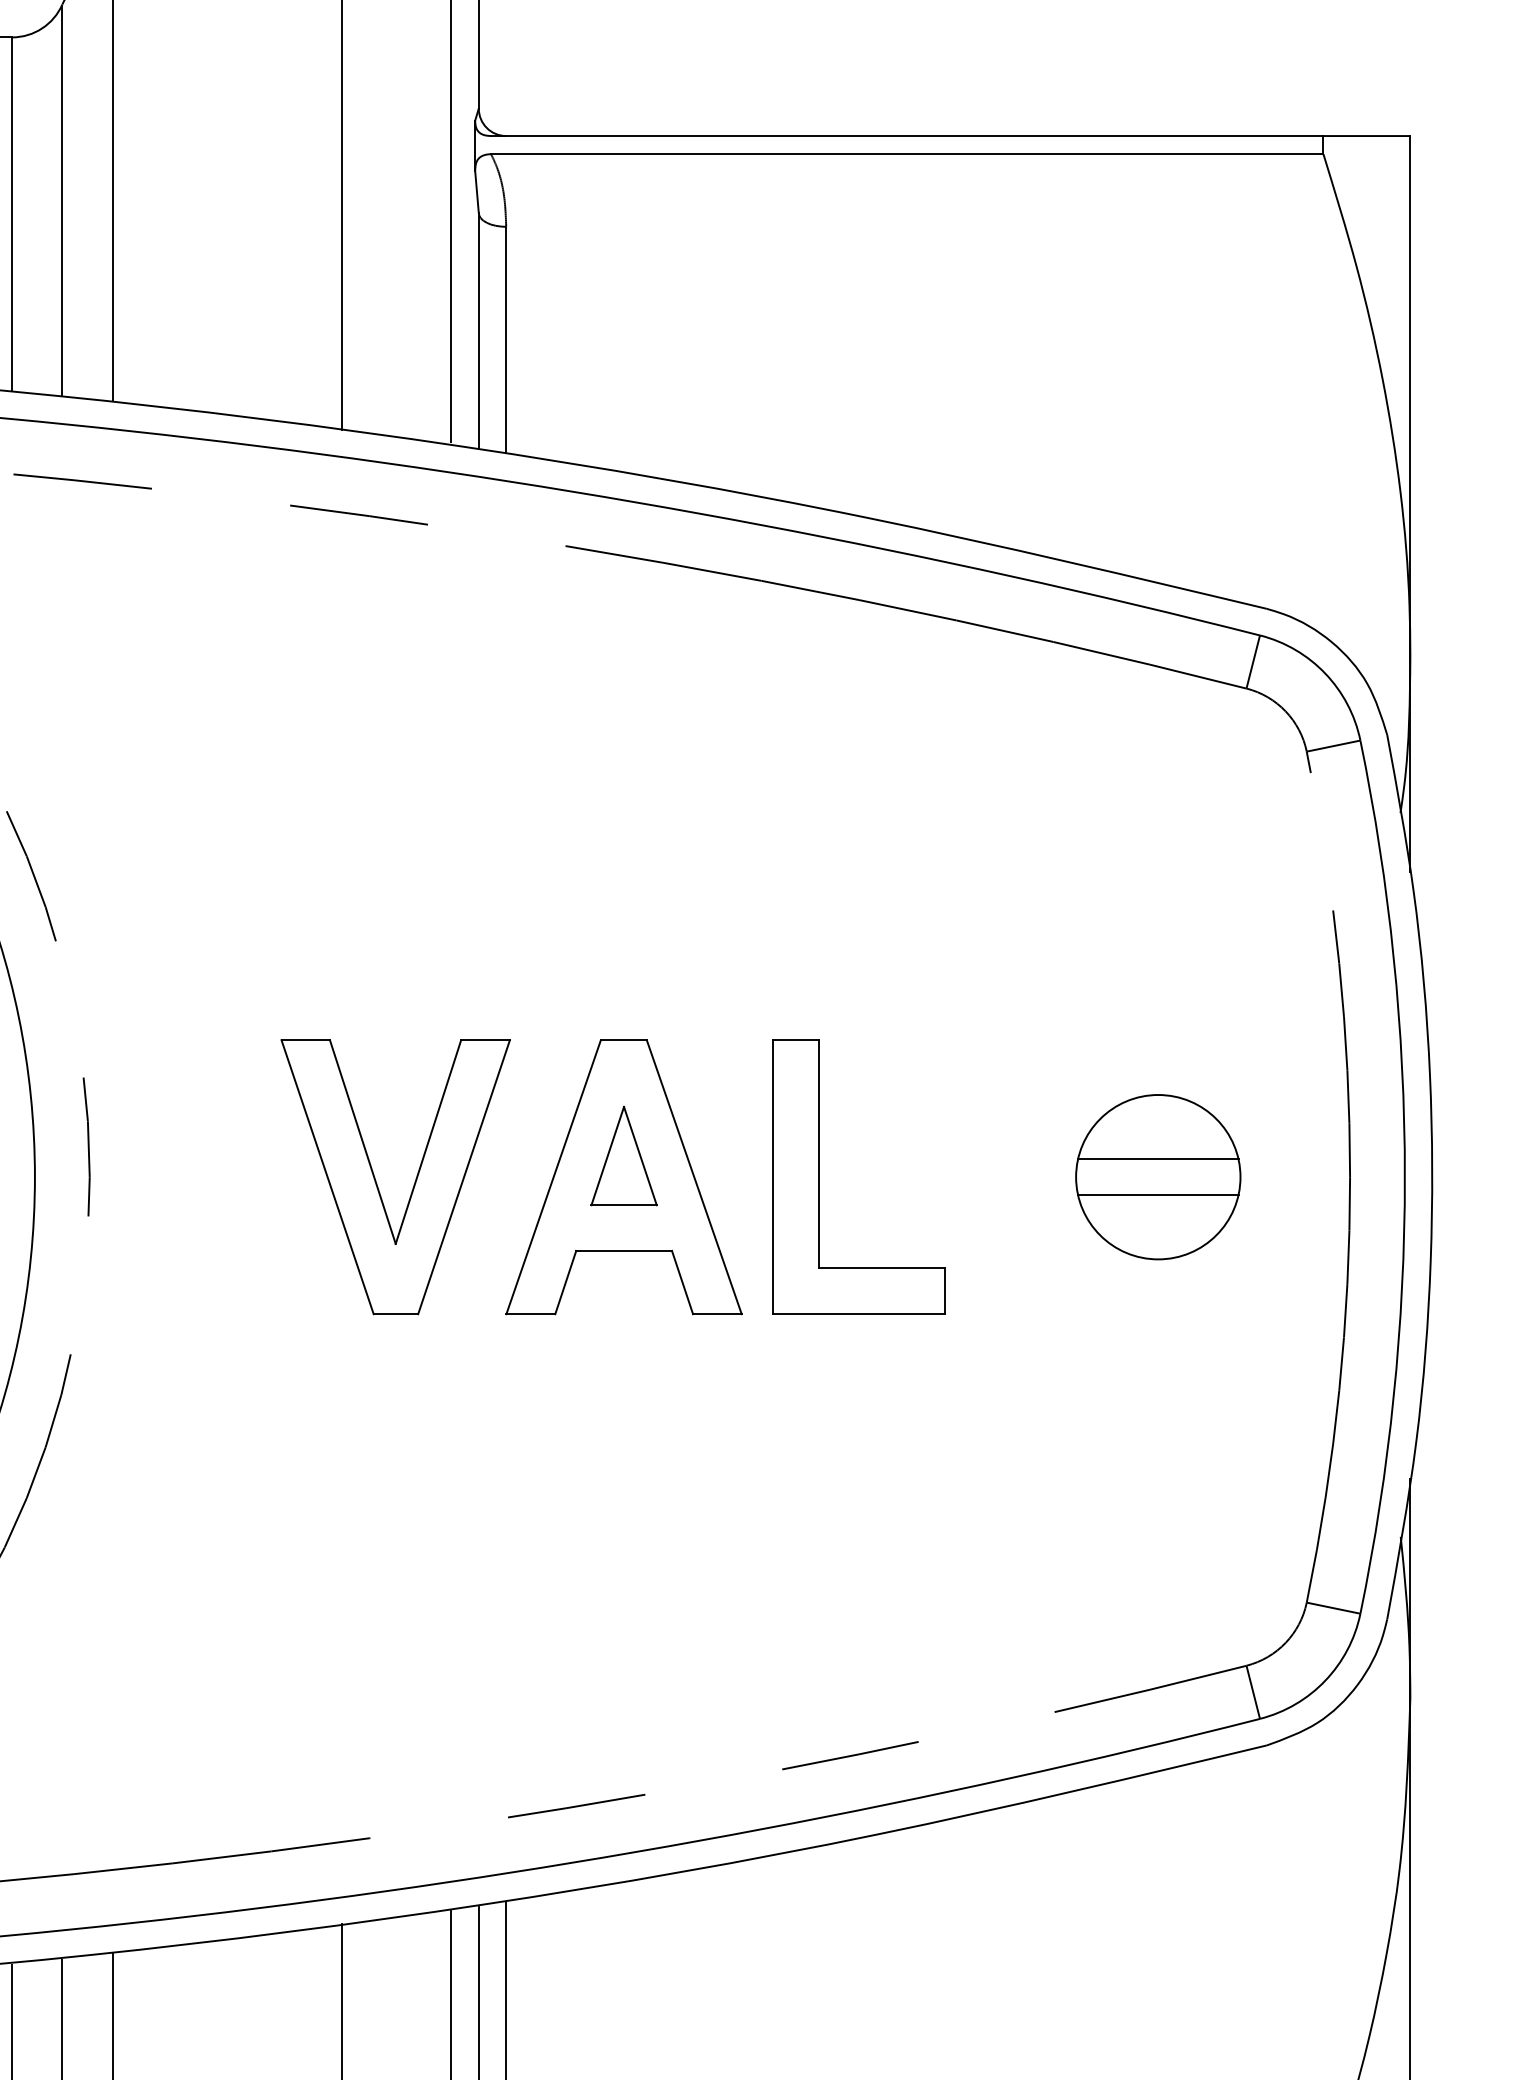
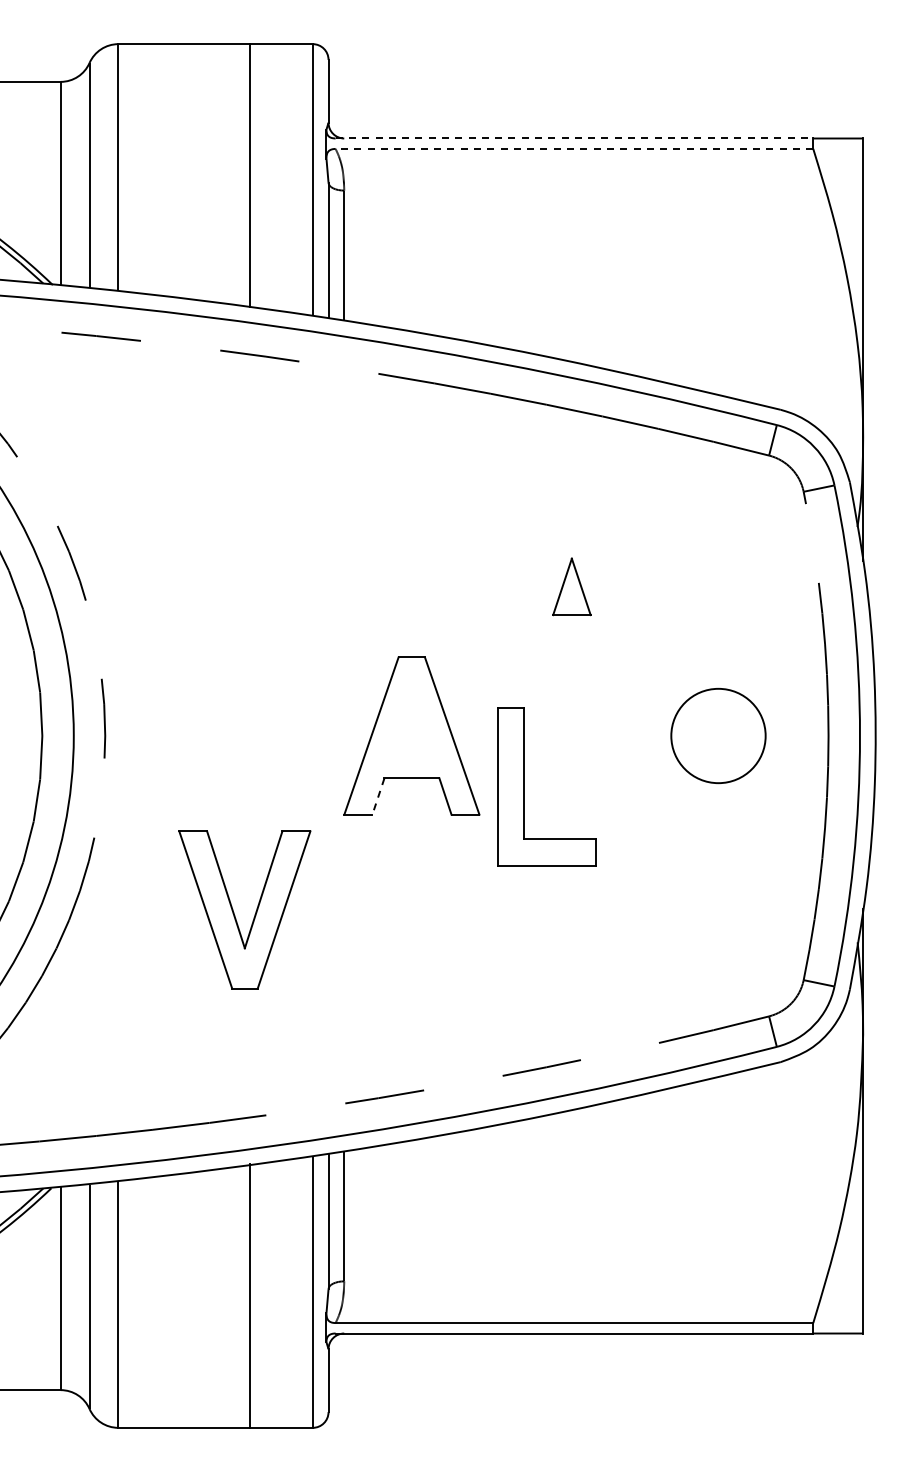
line: (907, 136) -> (574, 138), solid -> dashed
line: (907, 153) -> (574, 148), solid -> dashed
part: (623, 1155) -> (571, 586), moved
line: (1158, 1158) -> (718, 725), removed
part: (820, 1176) -> (524, 786), moved
part: (377, 1181) -> (234, 912), moved
line: (1158, 1195) -> (718, 746), removed
line: (565, 1282) -> (378, 796), solid -> dashed

